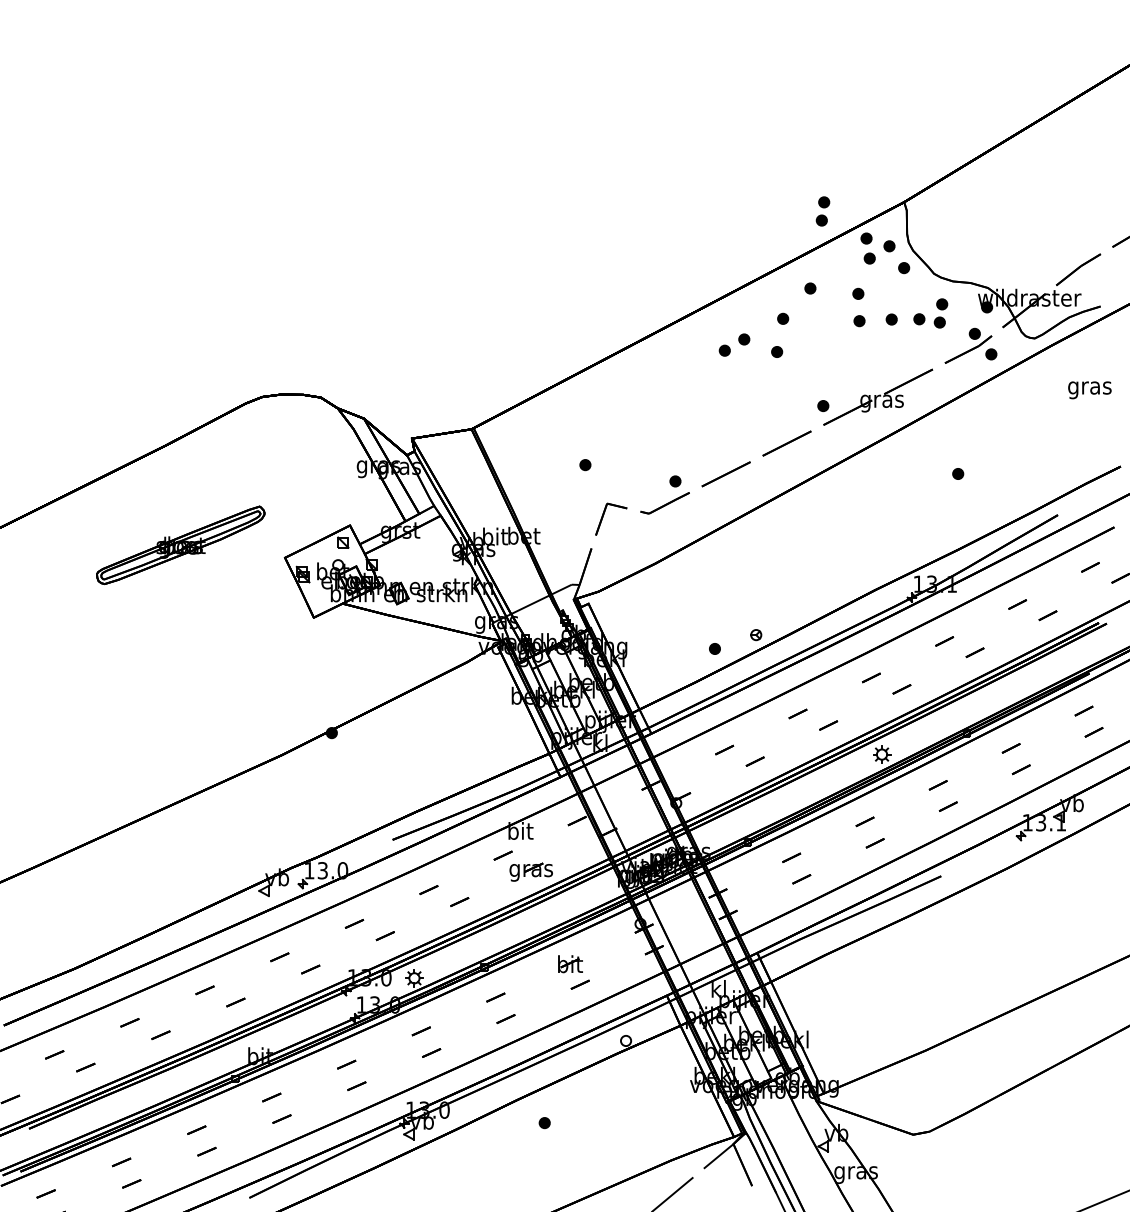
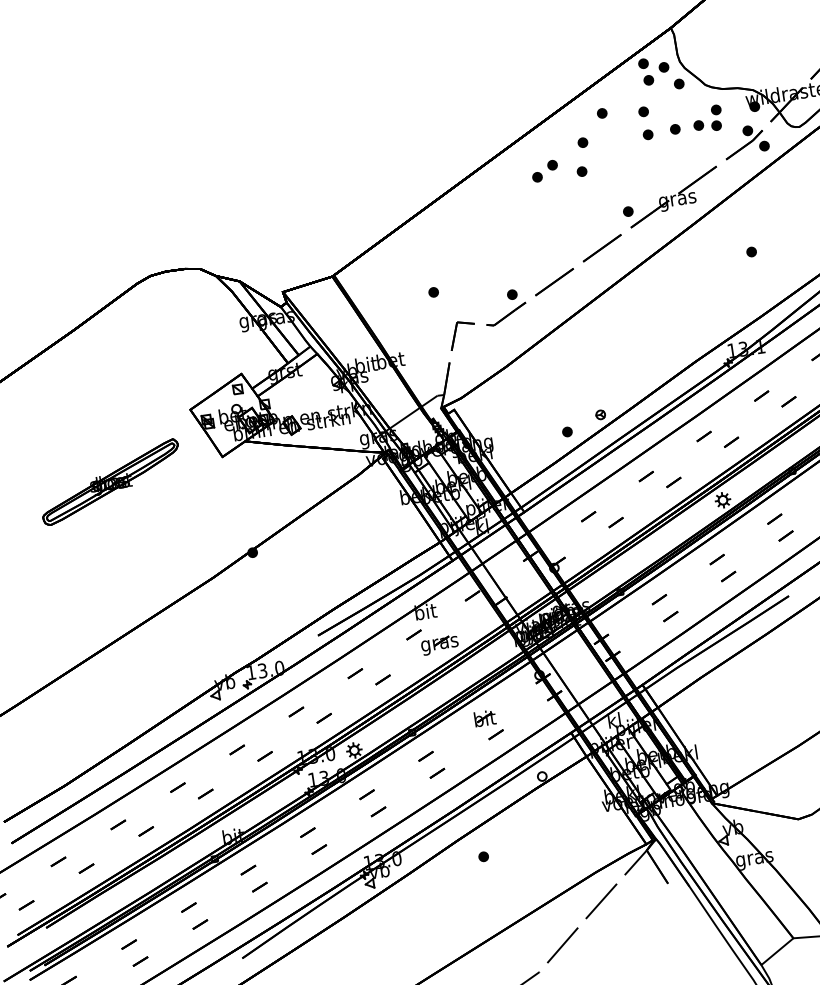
part: (822, 211) -> (602, 46), removed
part: (180, 545) -> (110, 482), moved

